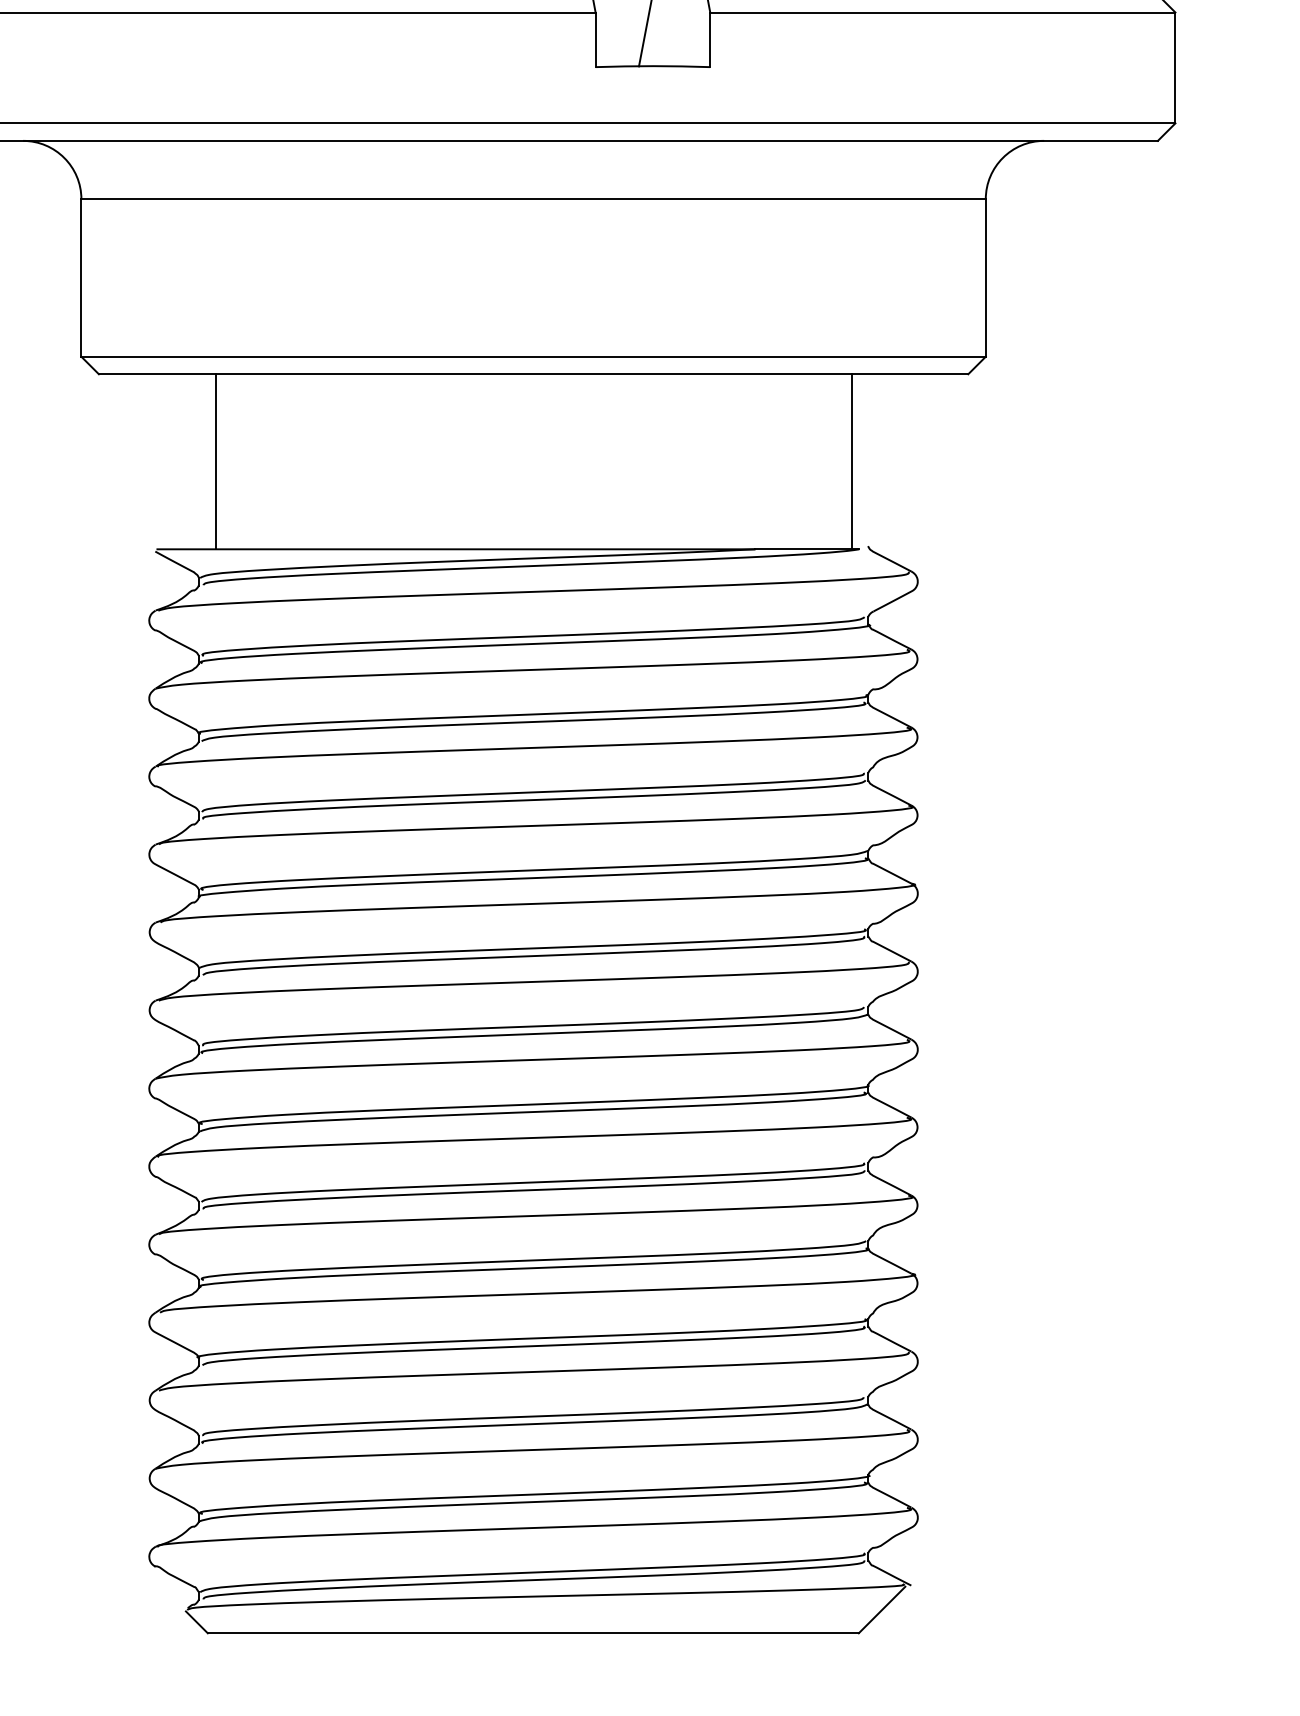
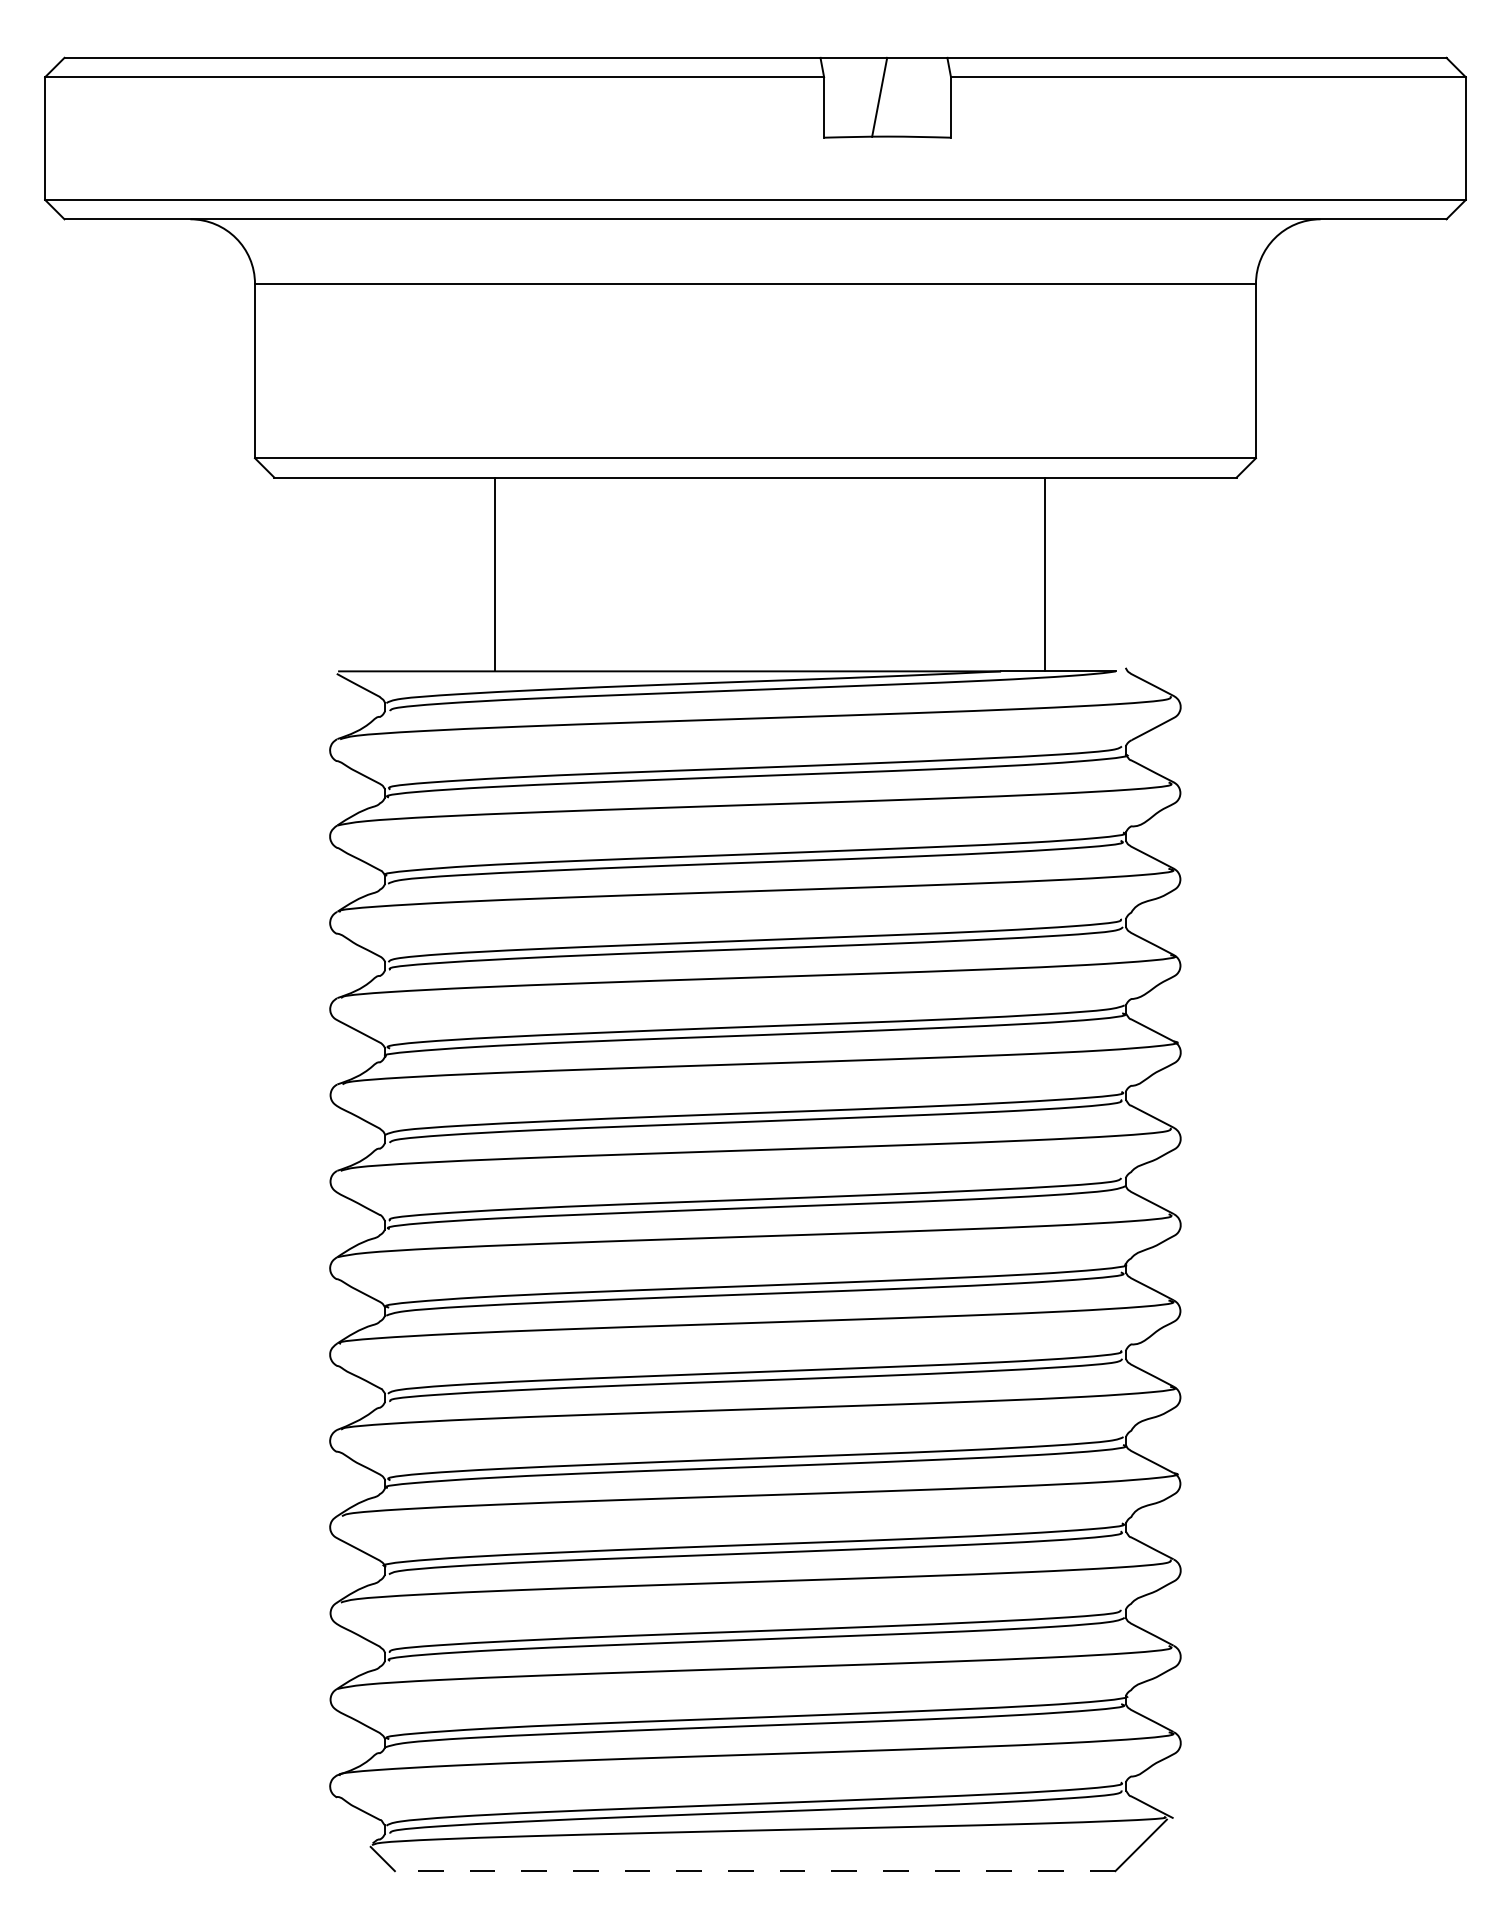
line: (215, 461) -> (494, 574), moved
line: (851, 461) -> (1045, 574), moved
line: (532, 1633) -> (754, 1871), solid -> dashed

